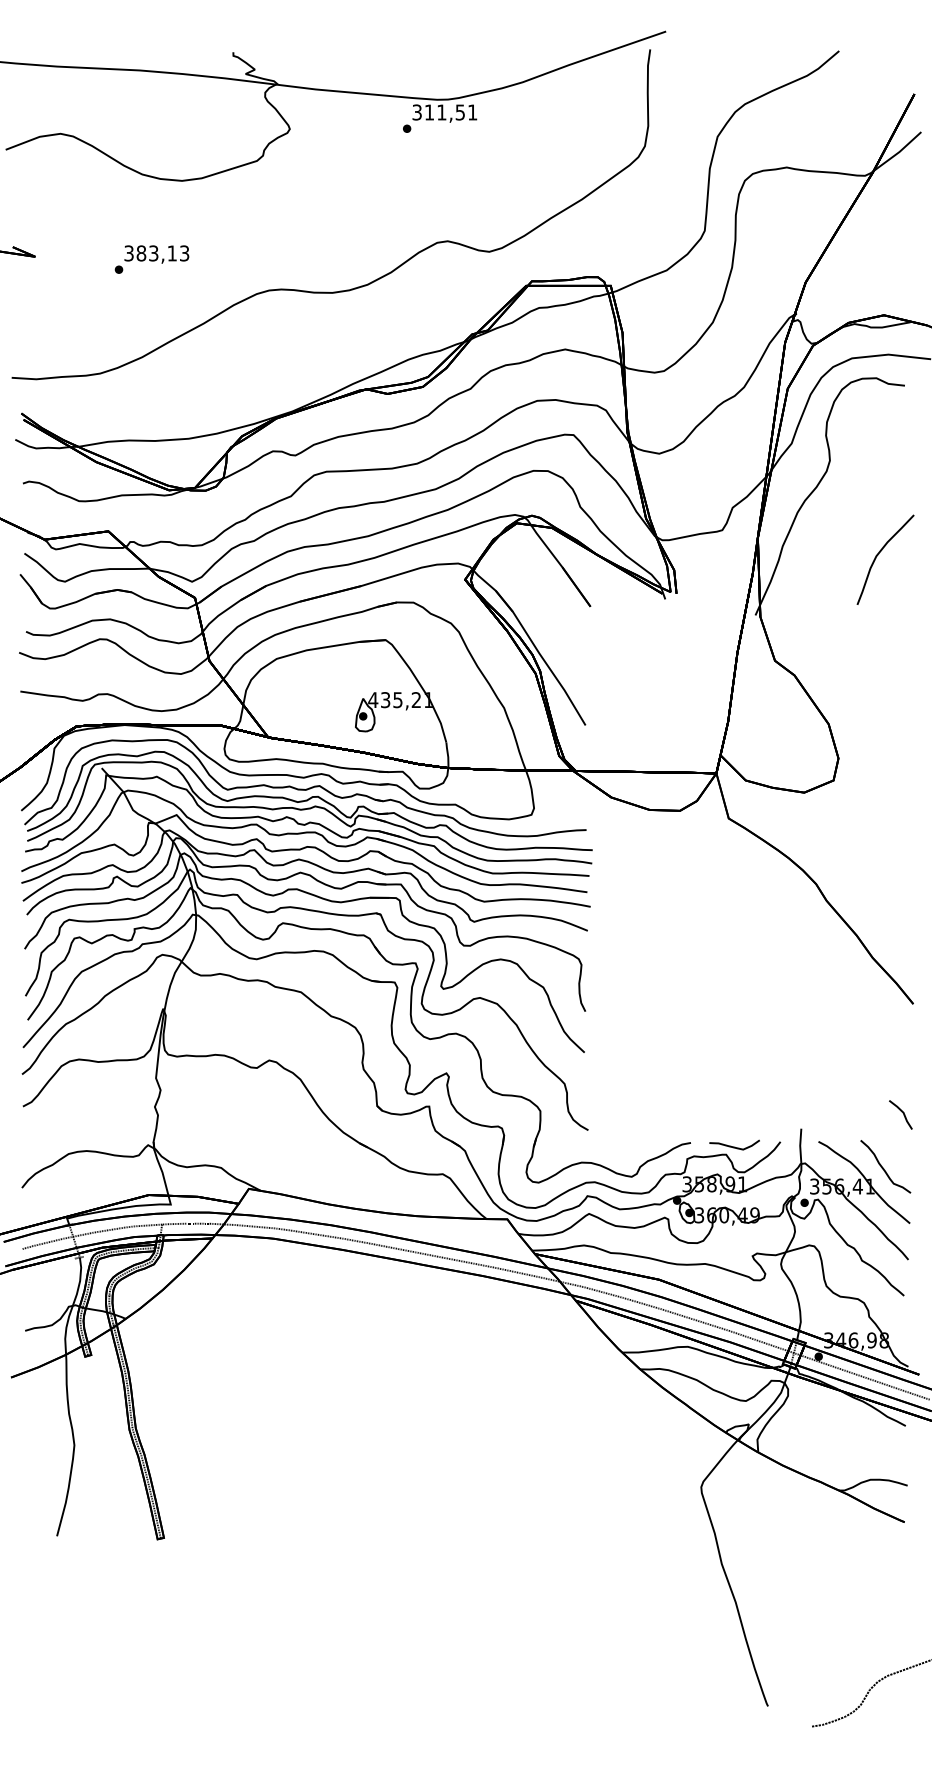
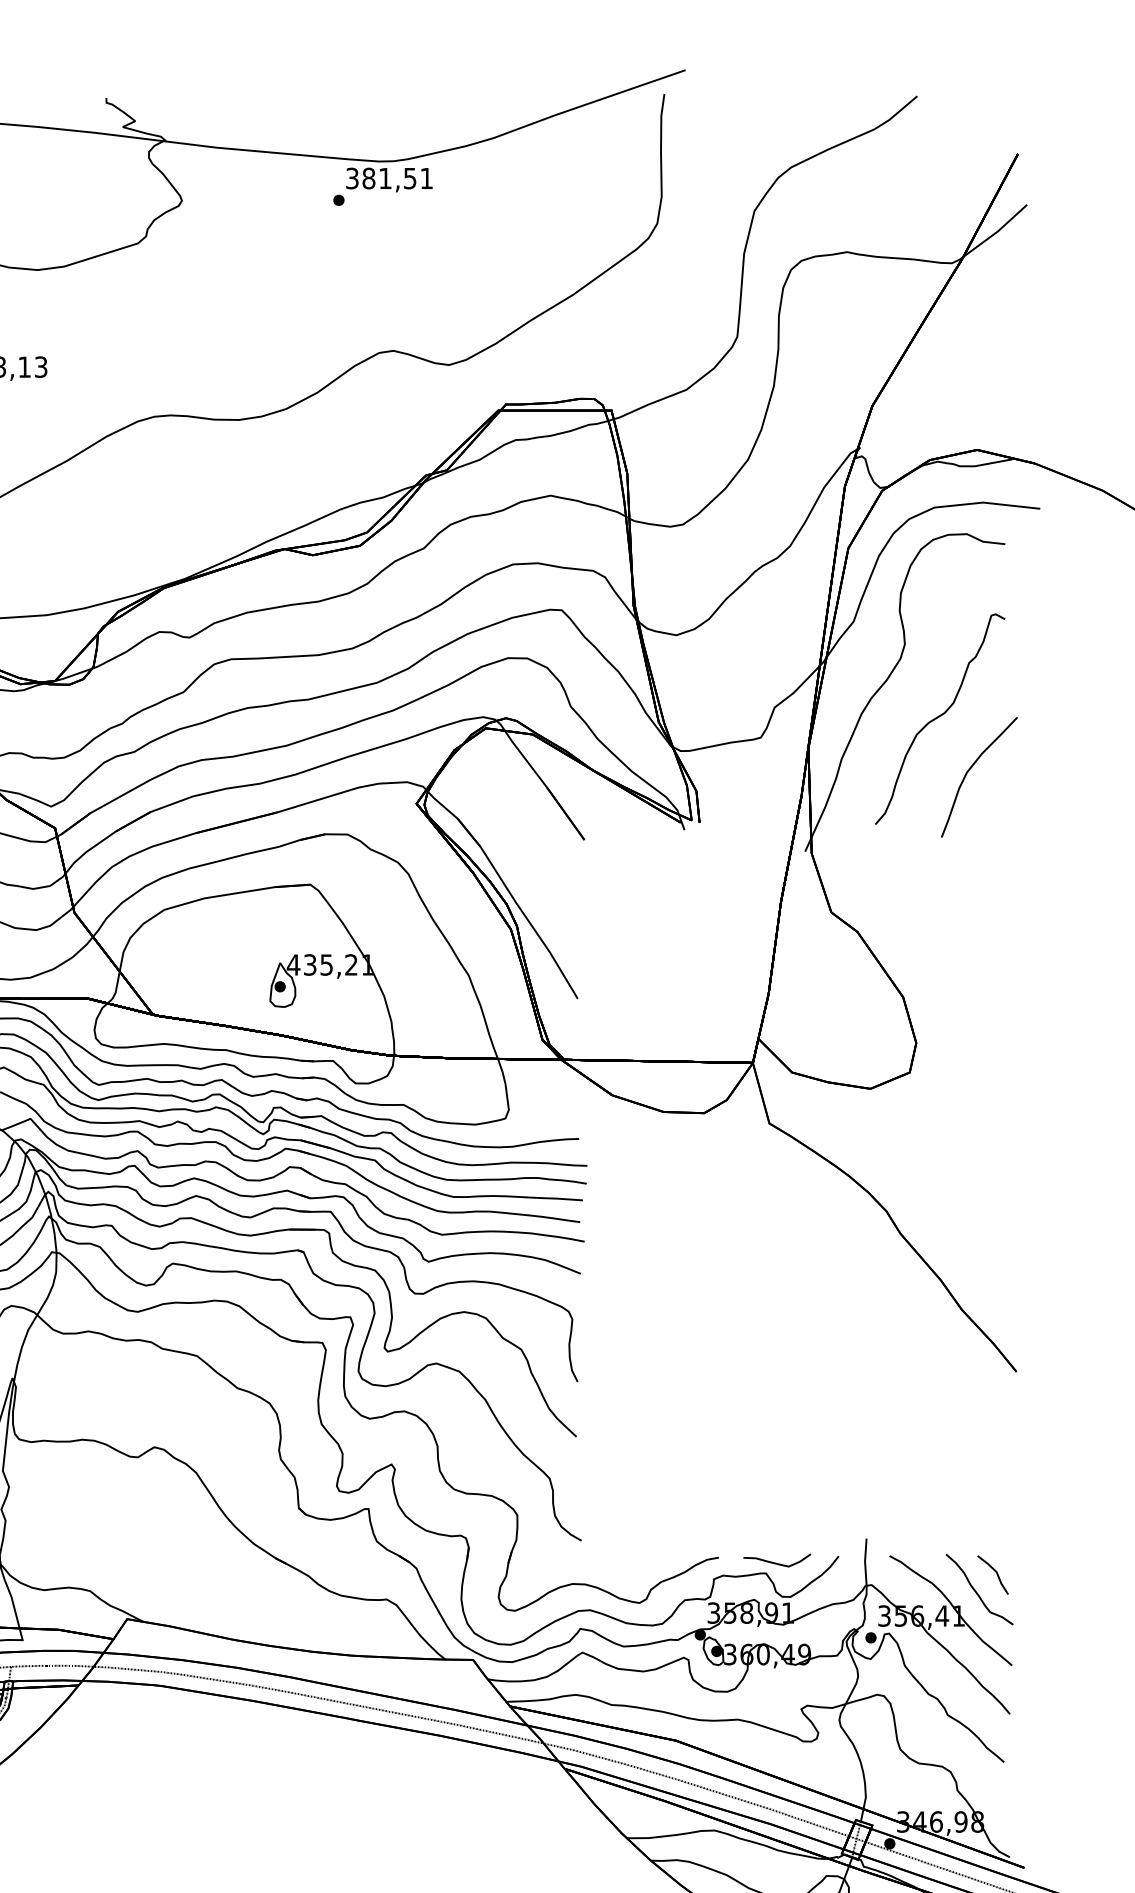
text: (429, 112) -> (368, 178), 311,51 -> 381,51
curve: (855, 515) -> (939, 717), added
part: (900, 1114) -> (992, 1574), moved

